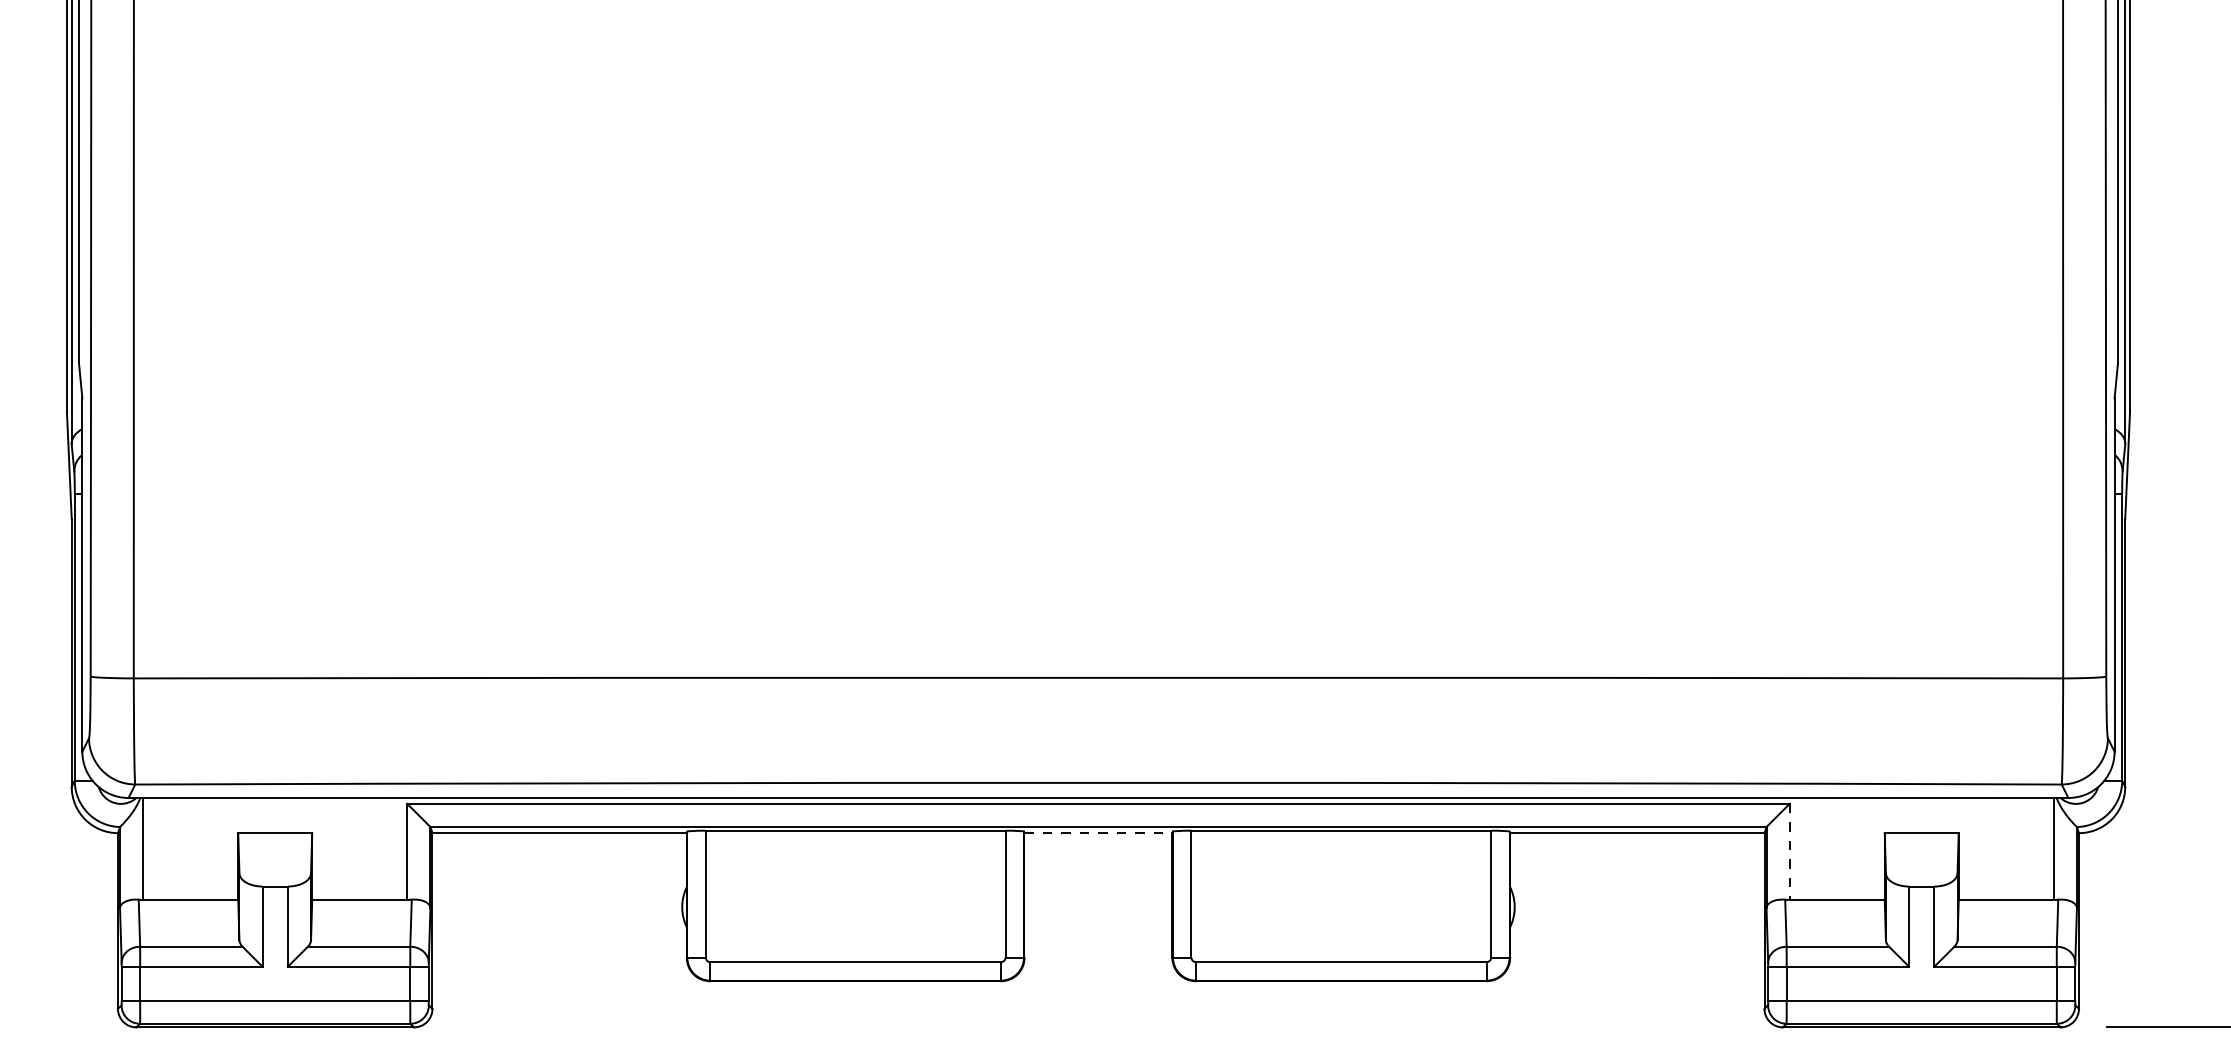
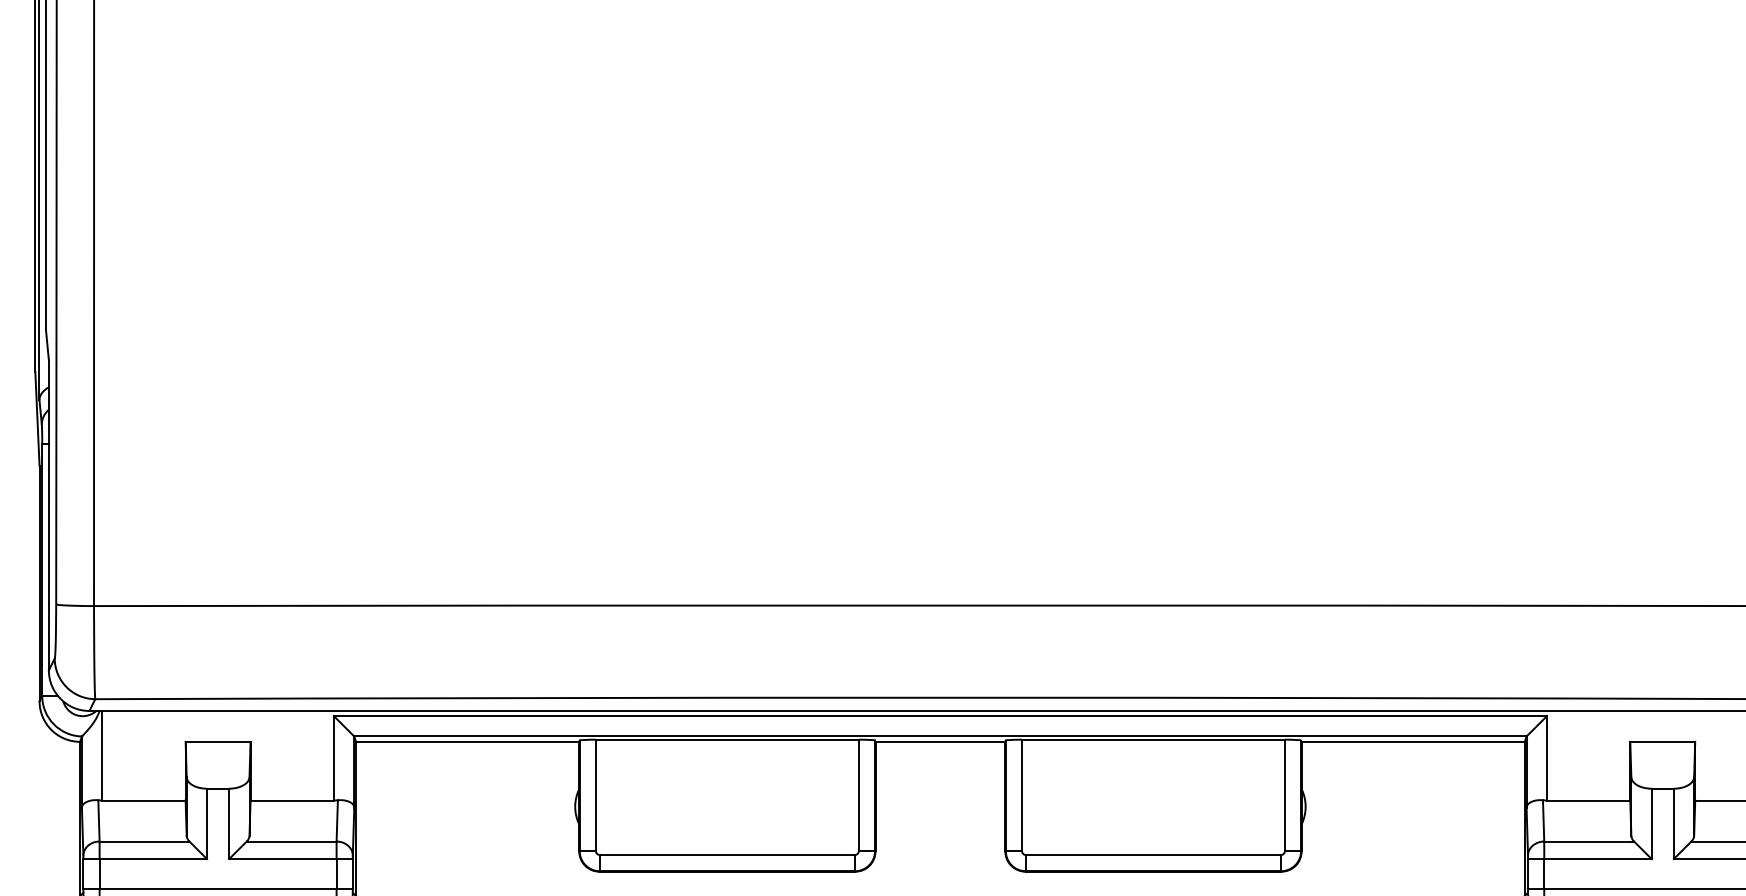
line: (1098, 833) -> (940, 742), dashed -> solid
line: (1789, 852) -> (1546, 758), dashed -> solid

